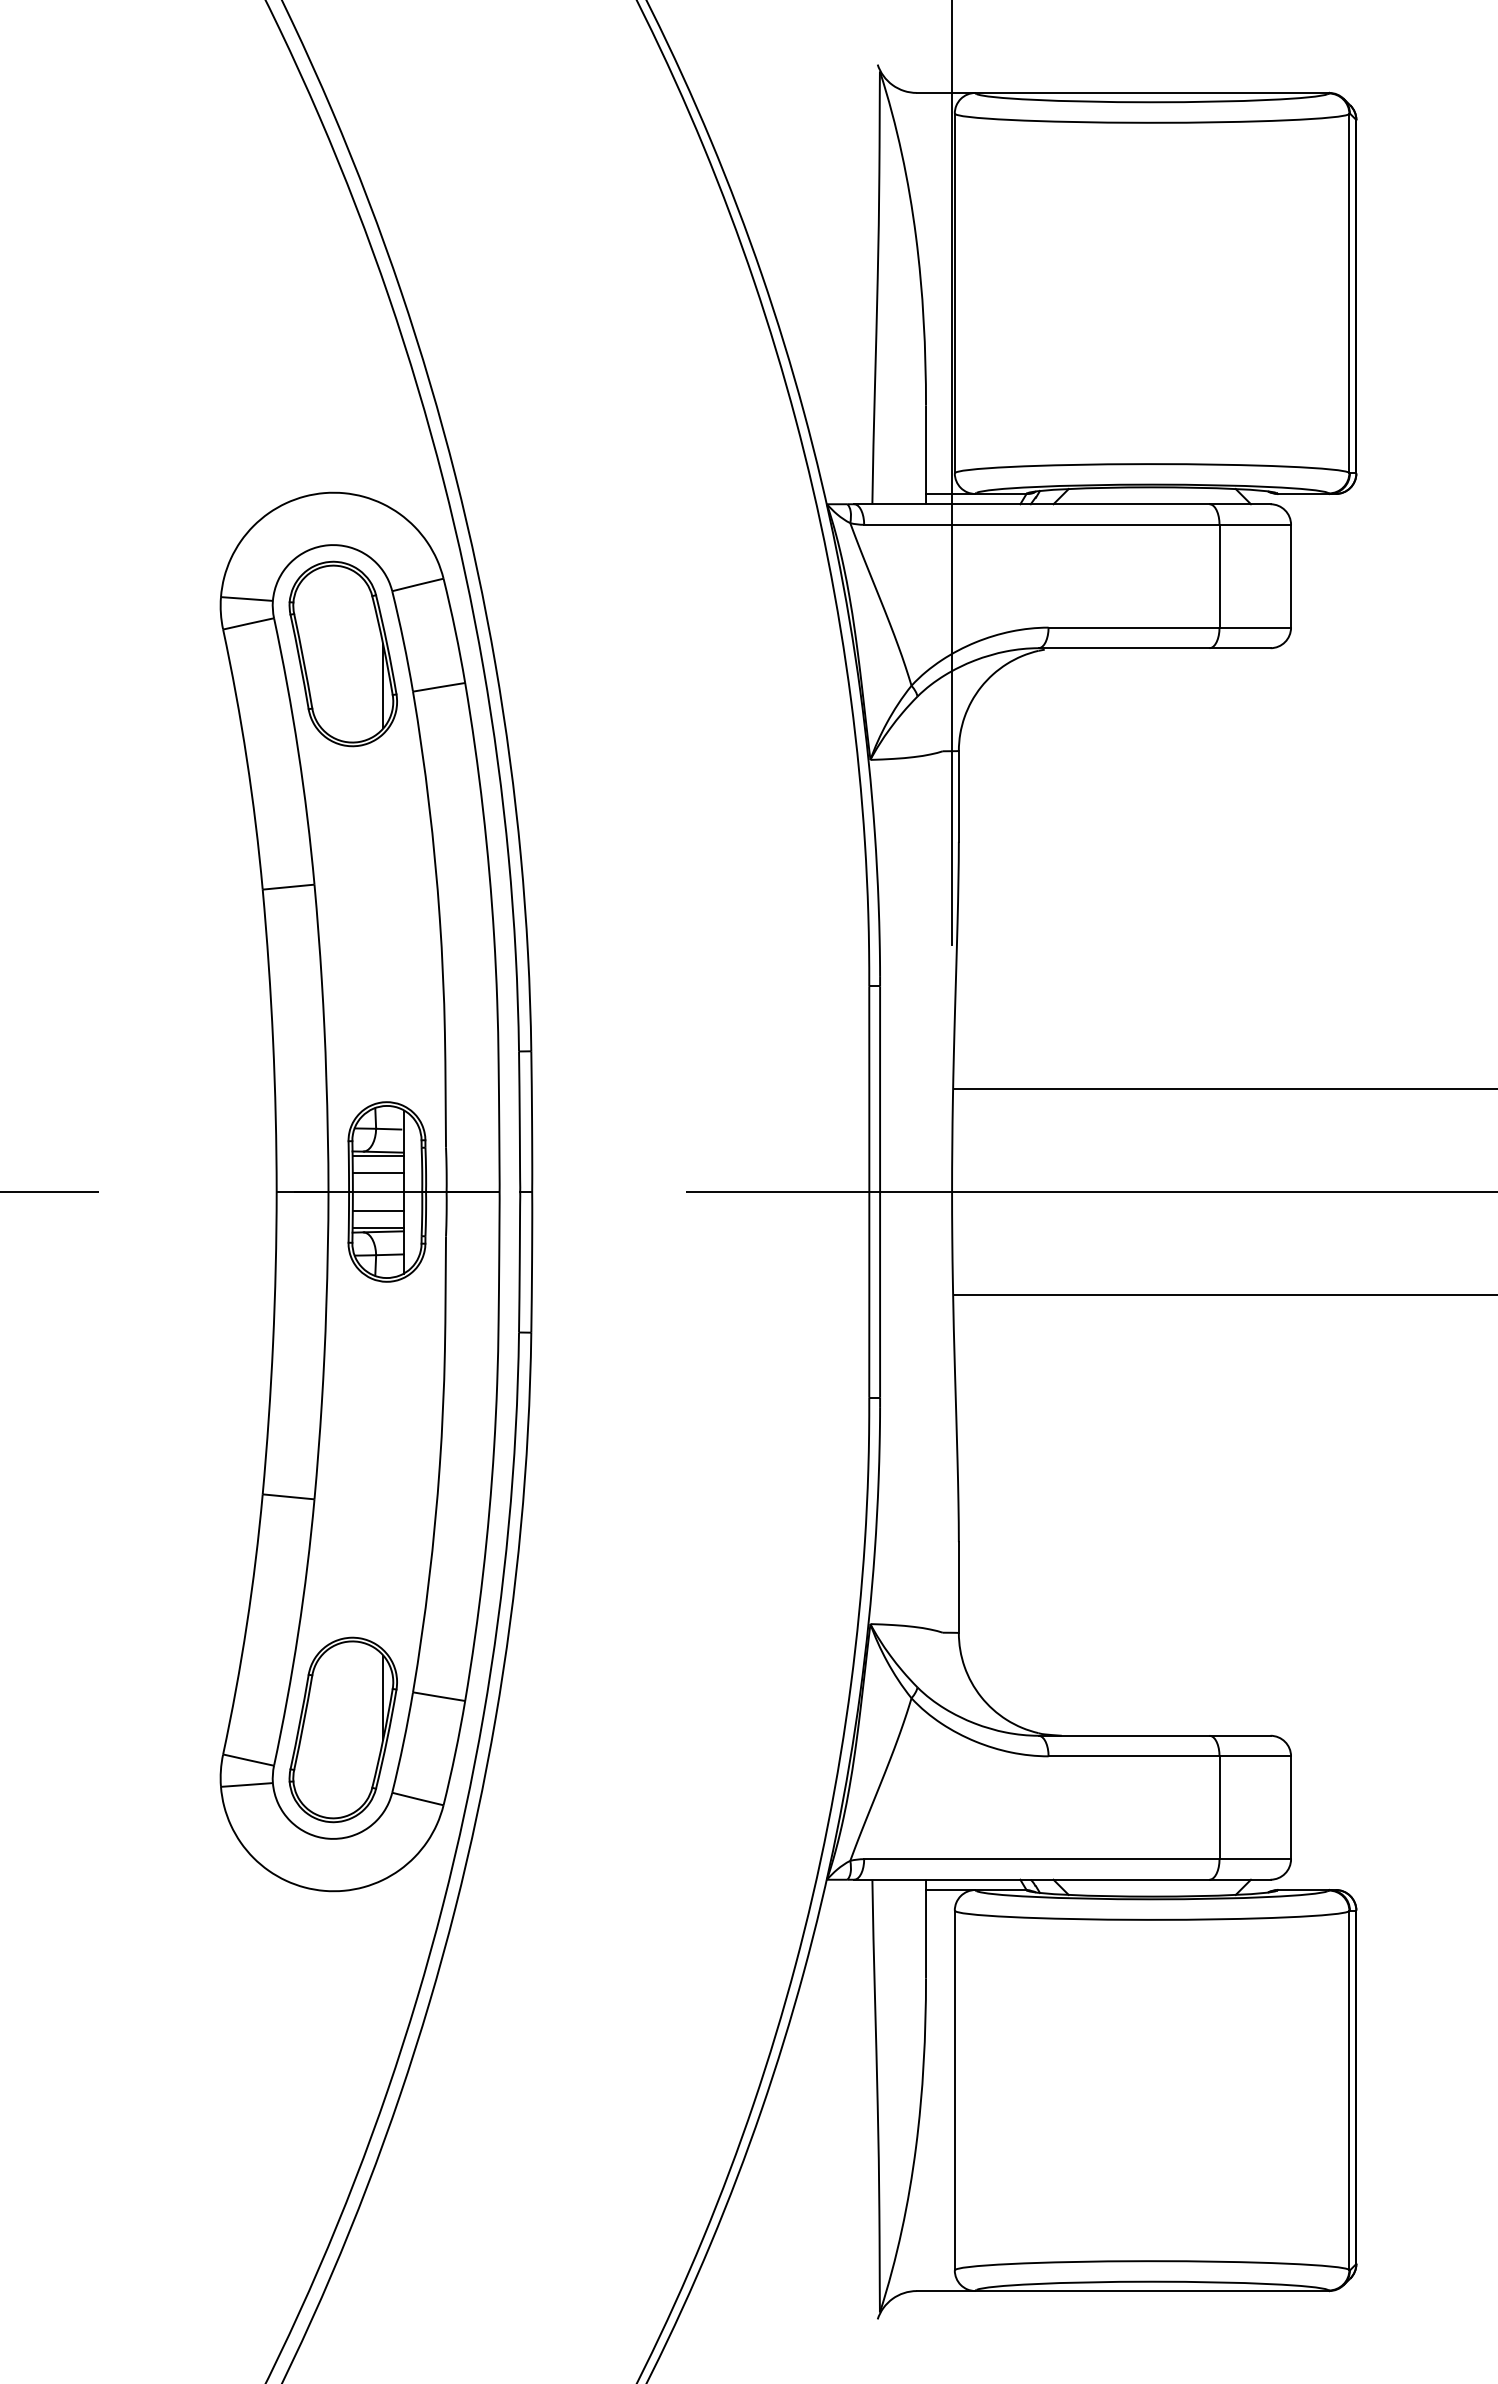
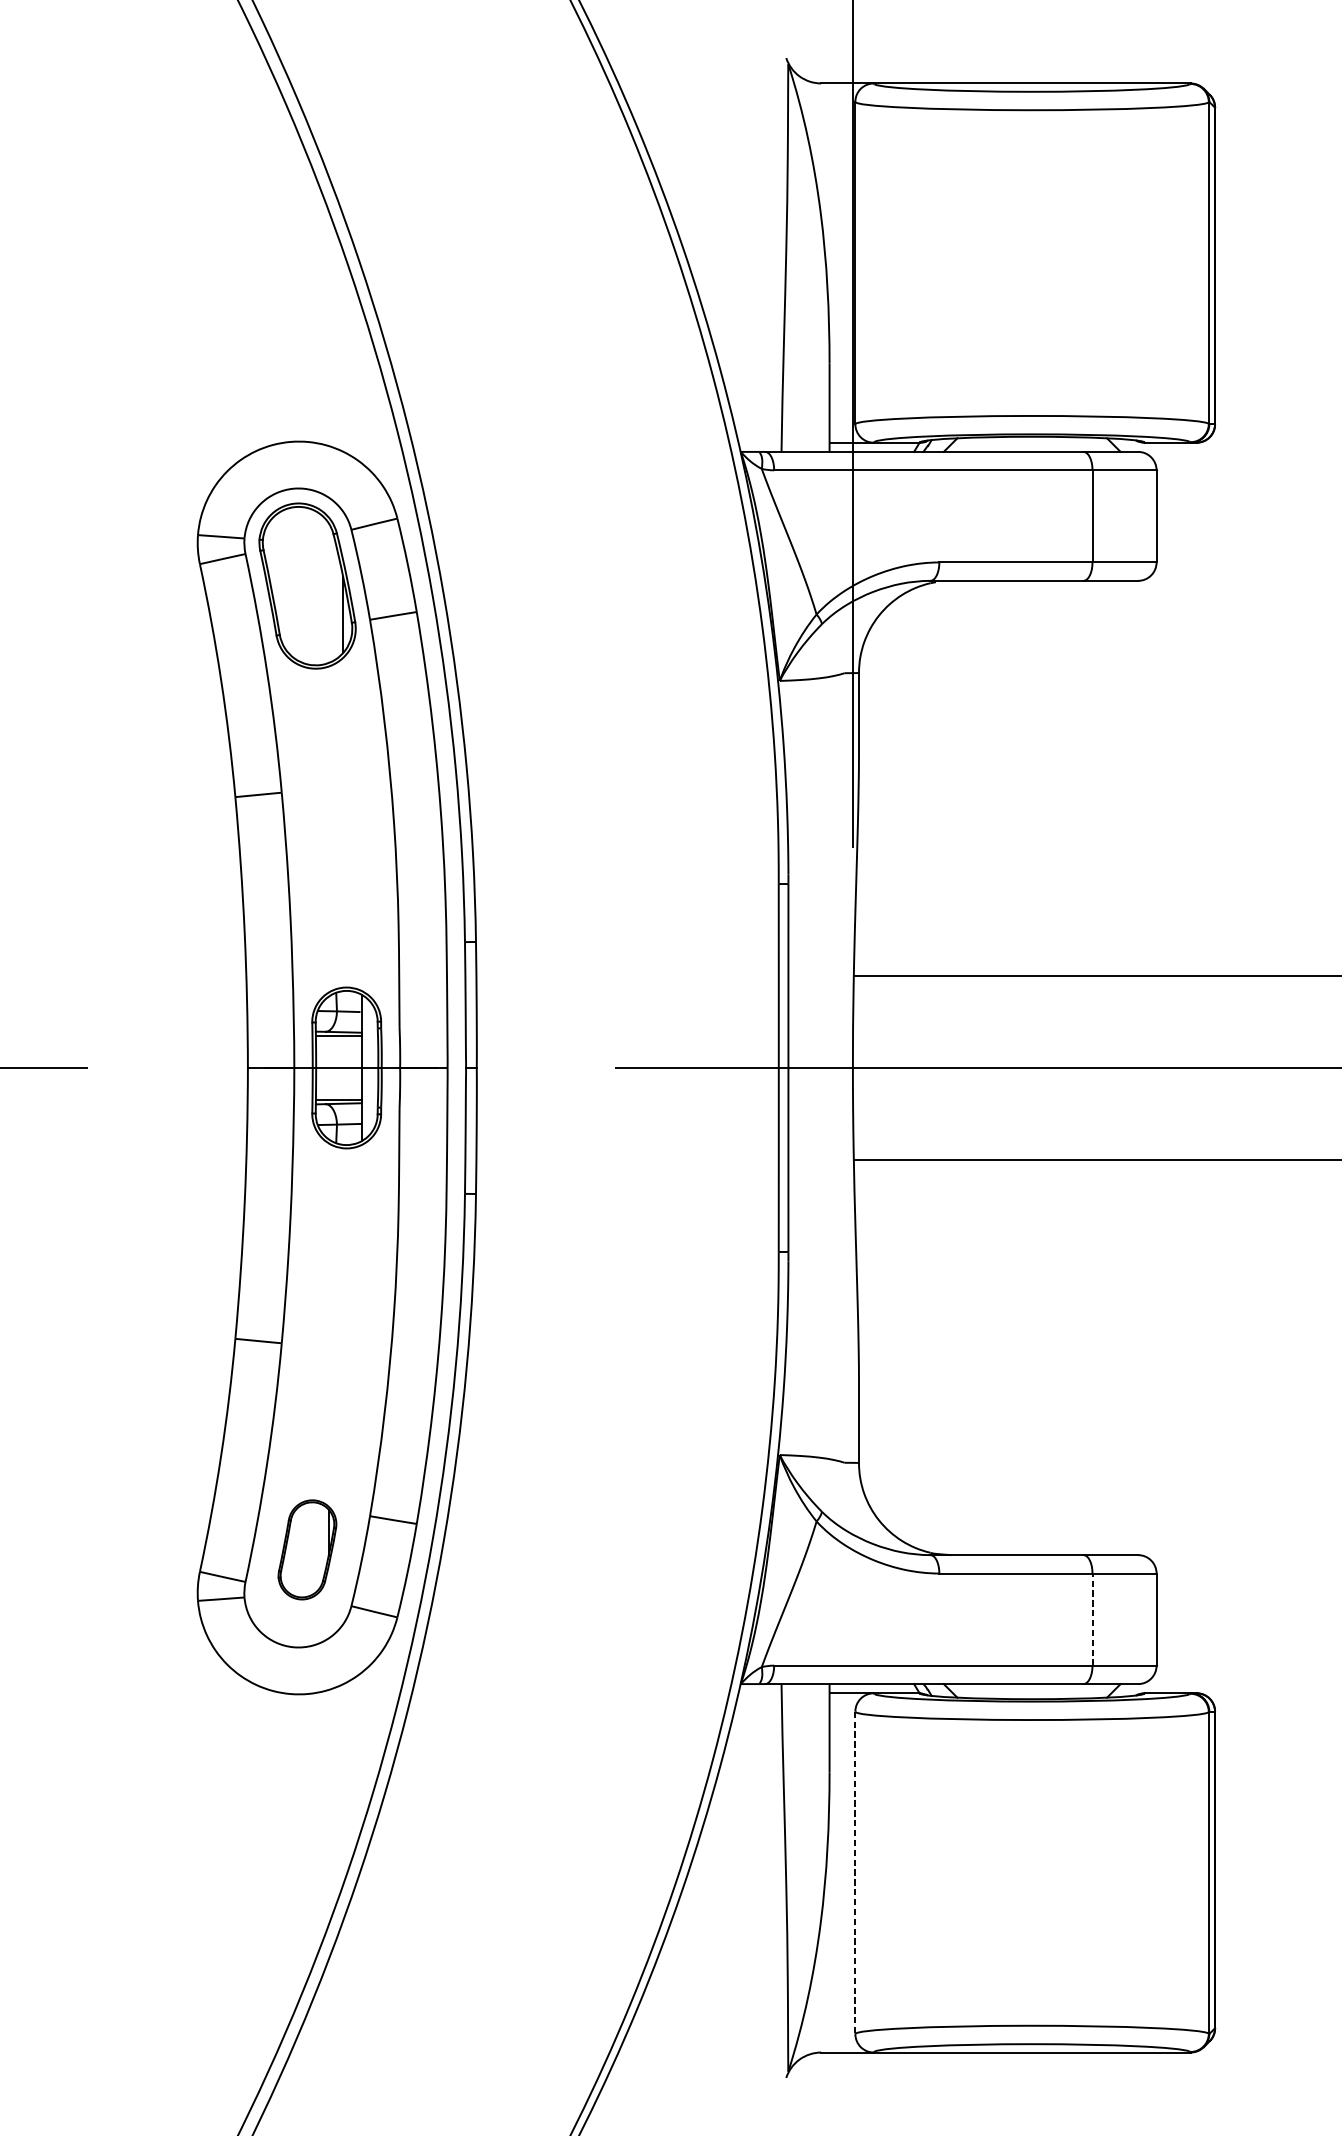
line: (377, 1173) -> (338, 1051), removed
line: (377, 1210) -> (338, 1084), removed
part: (342, 1729) -> (306, 1549), size x0.6
line: (1219, 1807) -> (1092, 1619), solid -> dashed
line: (954, 2090) -> (855, 1872), solid -> dashed

